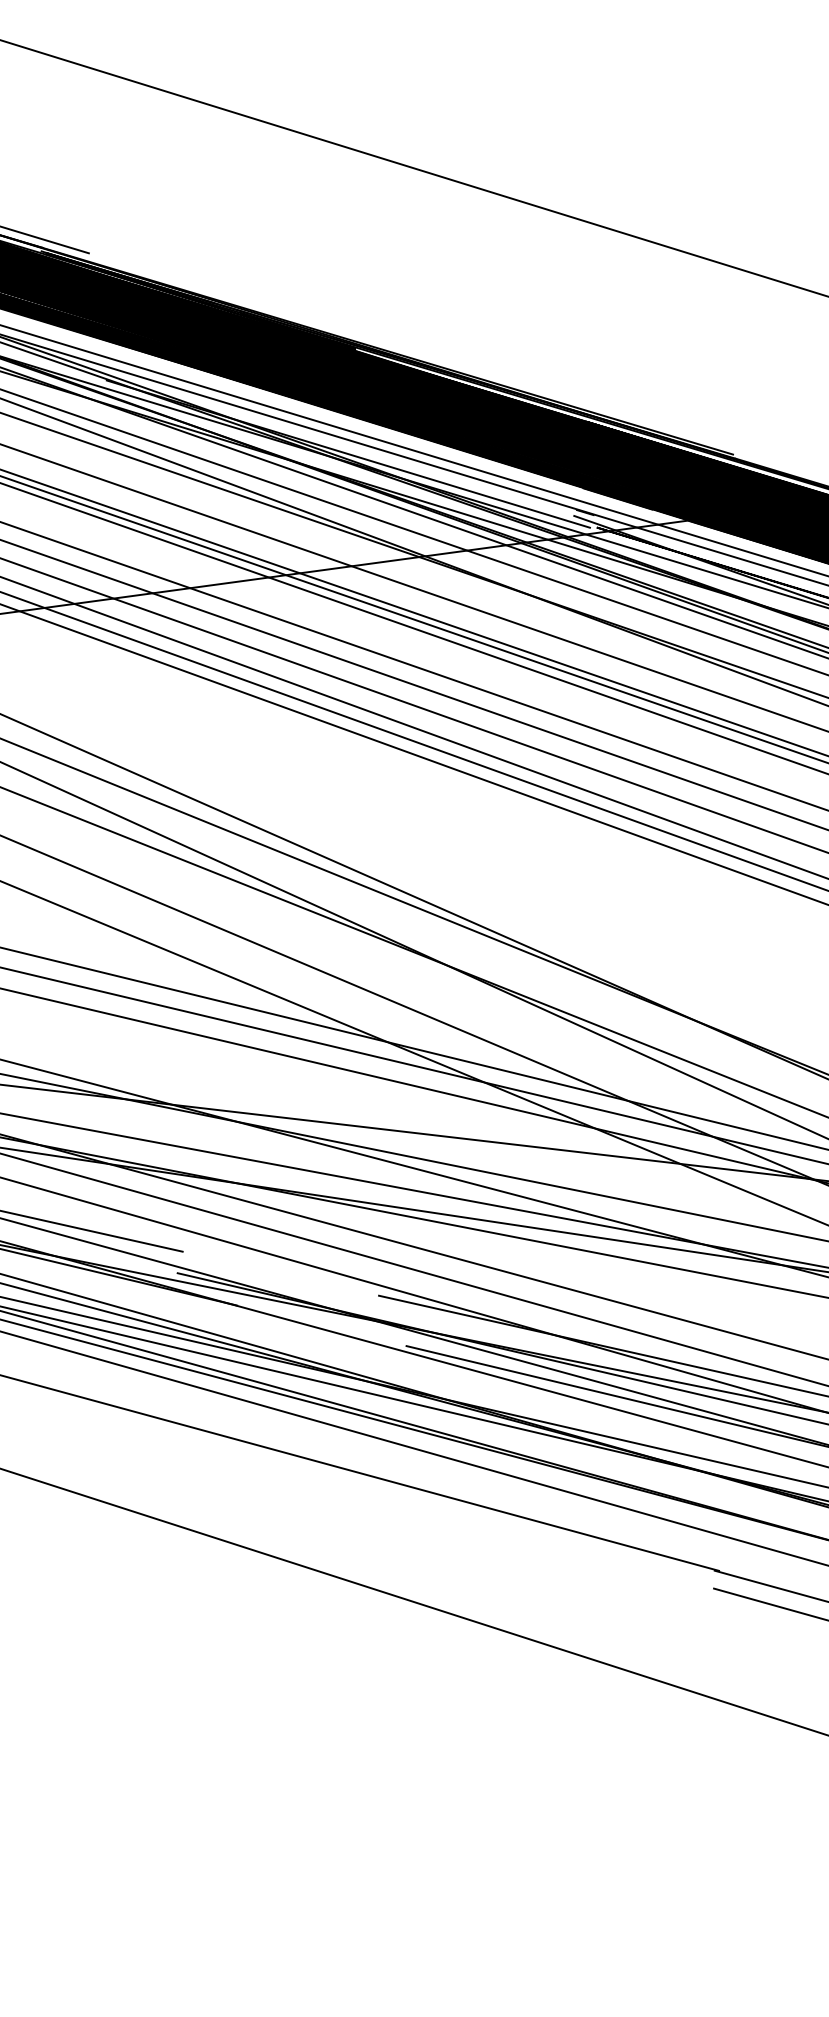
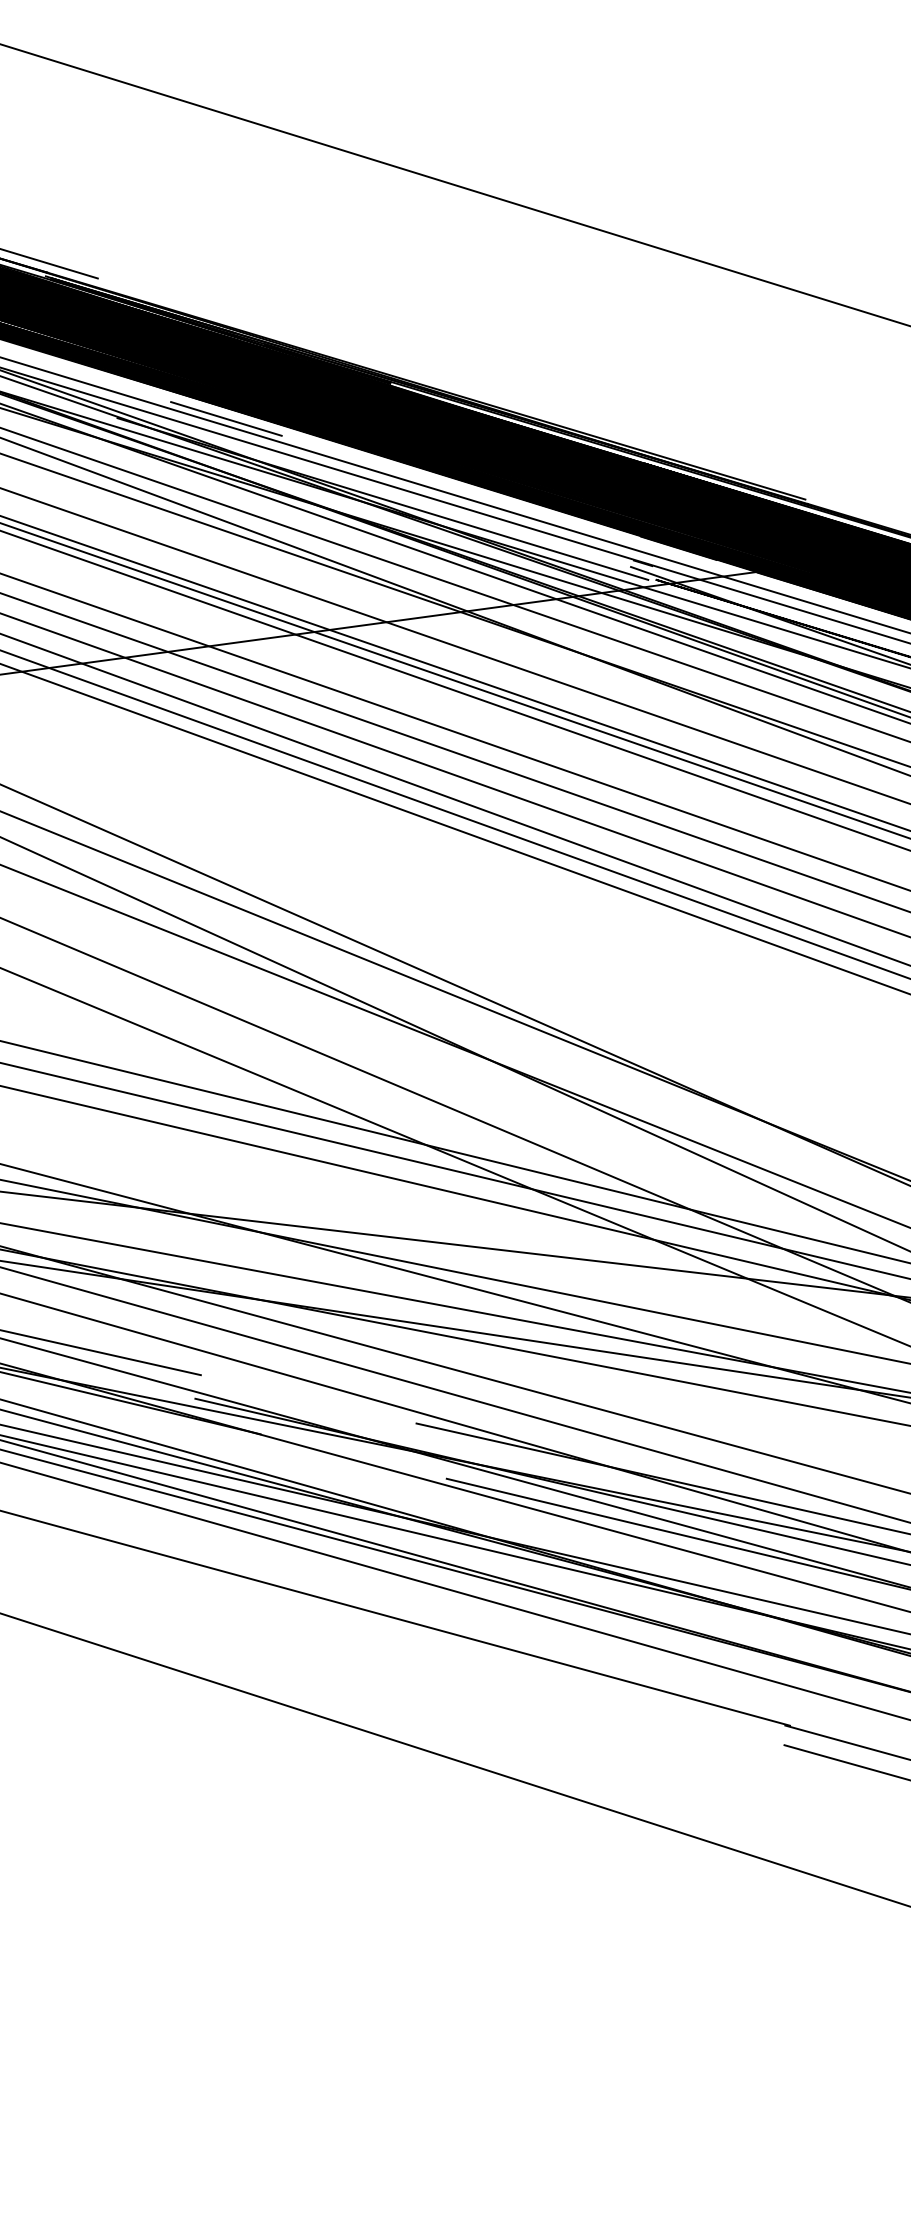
line: (206, 380) -> (226, 418), added

